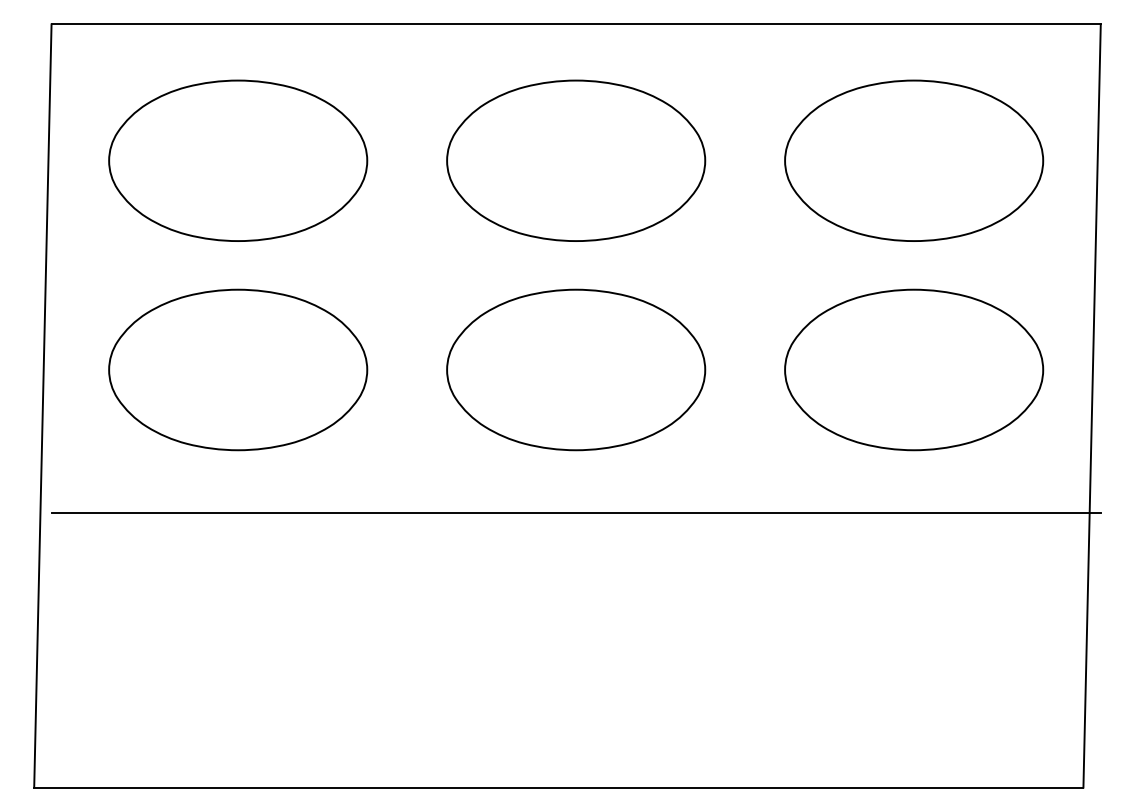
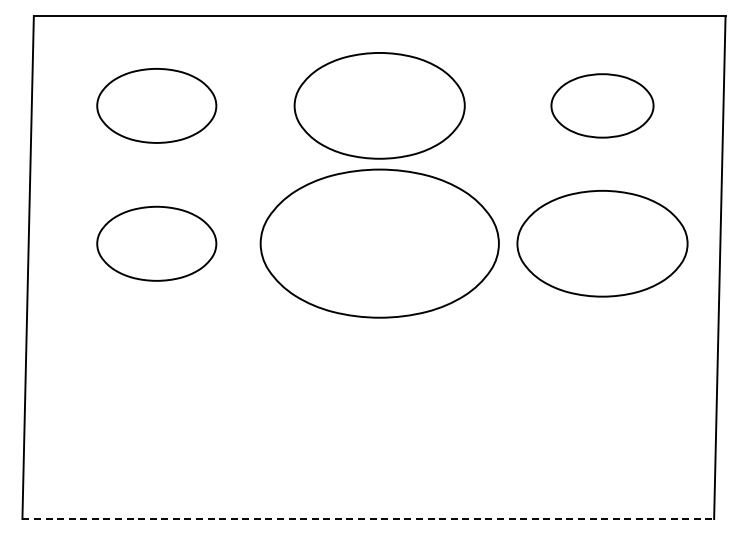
part: (237, 160) -> (156, 105), size x0.7
part: (914, 160) -> (602, 105), size x0.6
part: (237, 369) -> (156, 243), size x0.7
part: (575, 369) -> (379, 243), size x1.4
line: (575, 512) -> (379, 337), removed
line: (559, 788) -> (368, 519), solid -> dashed

